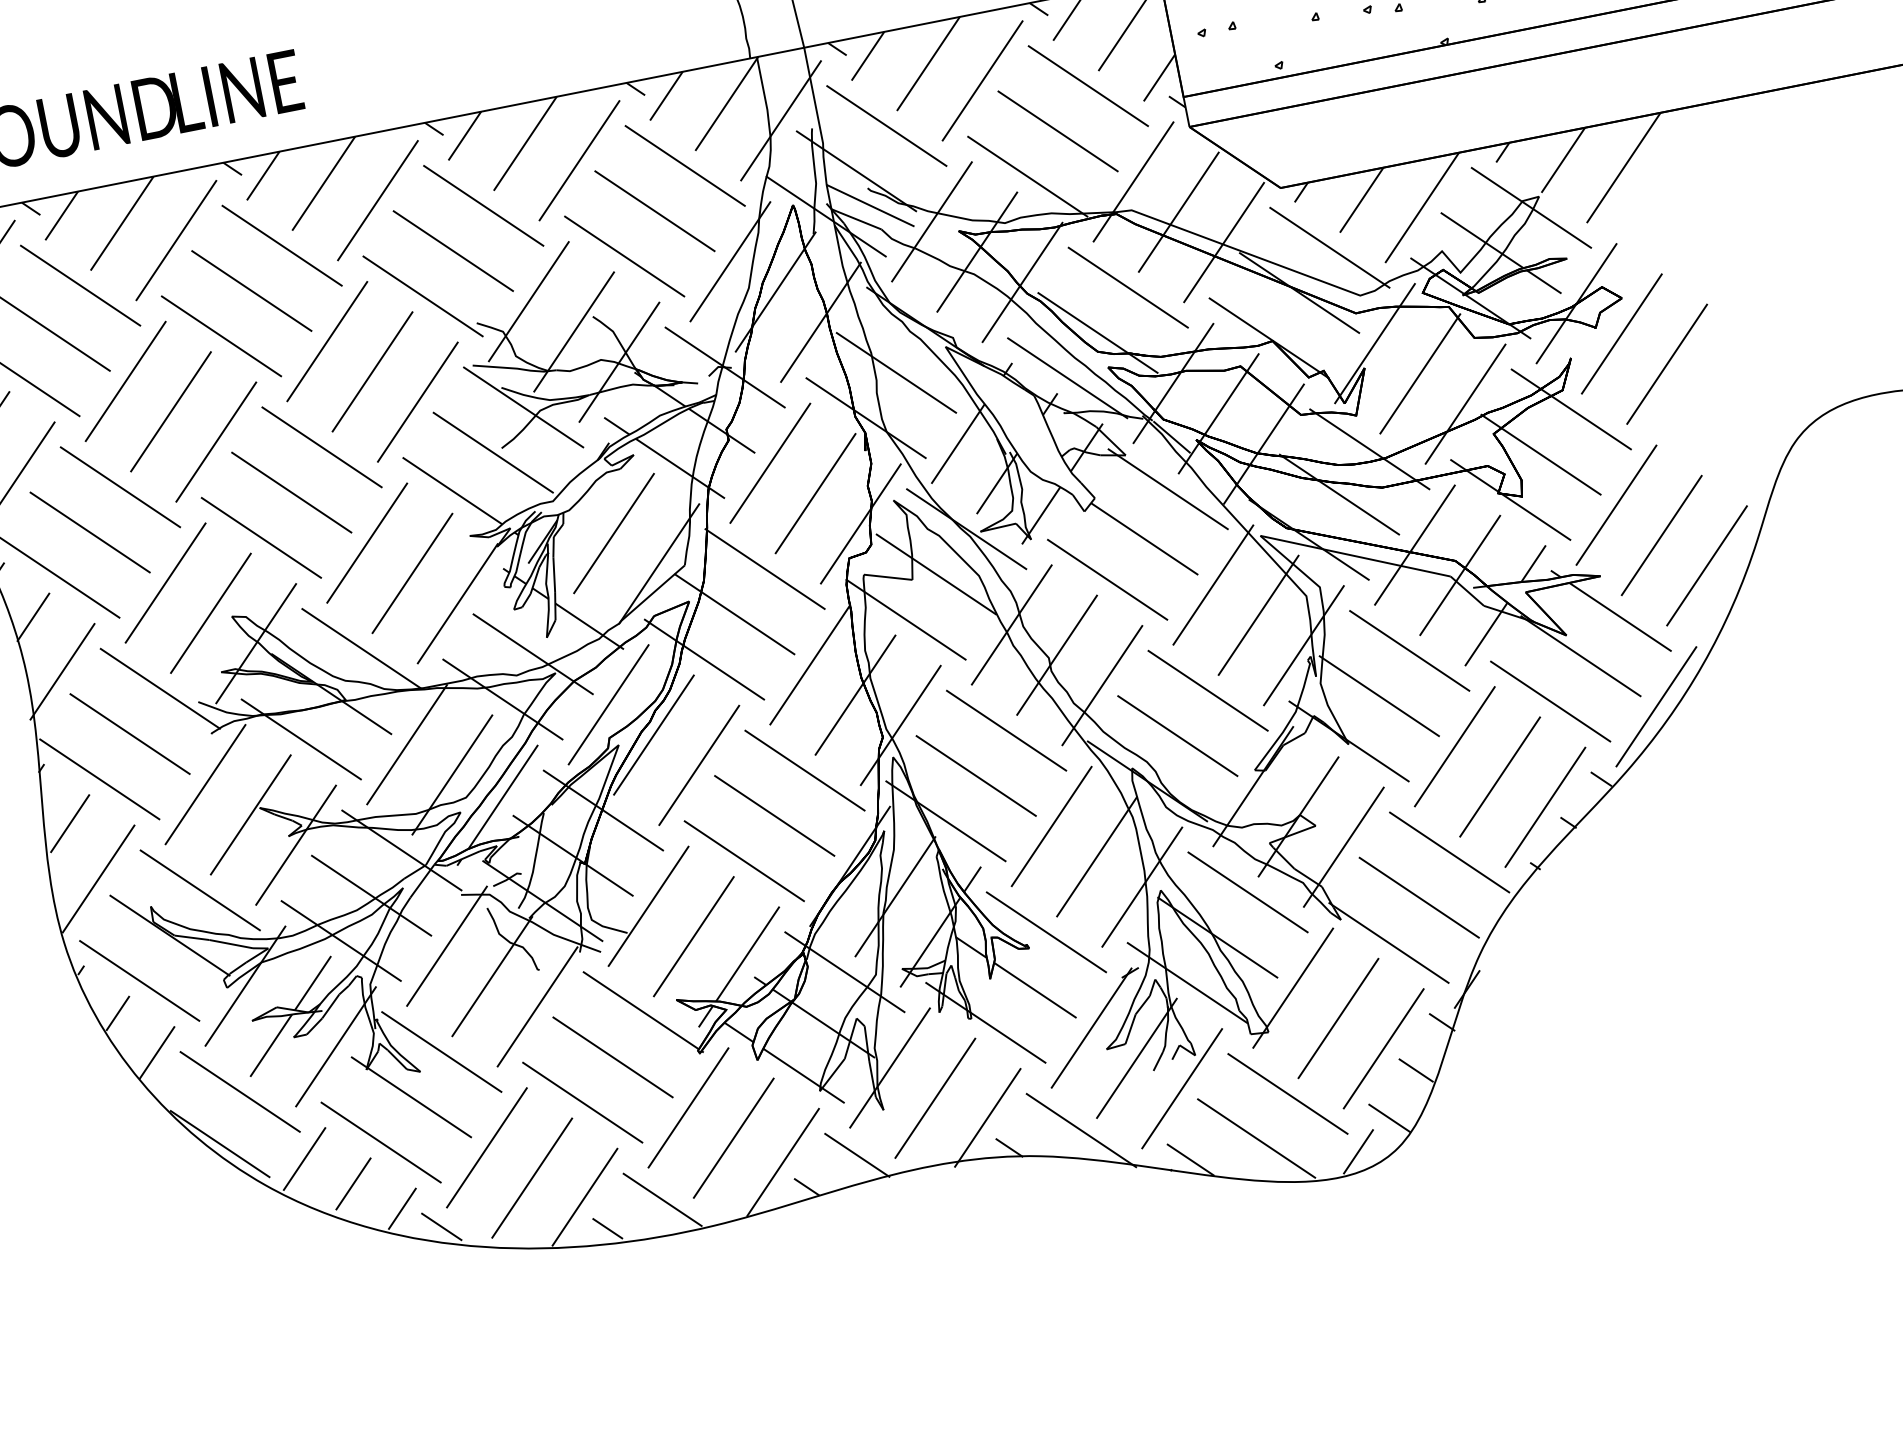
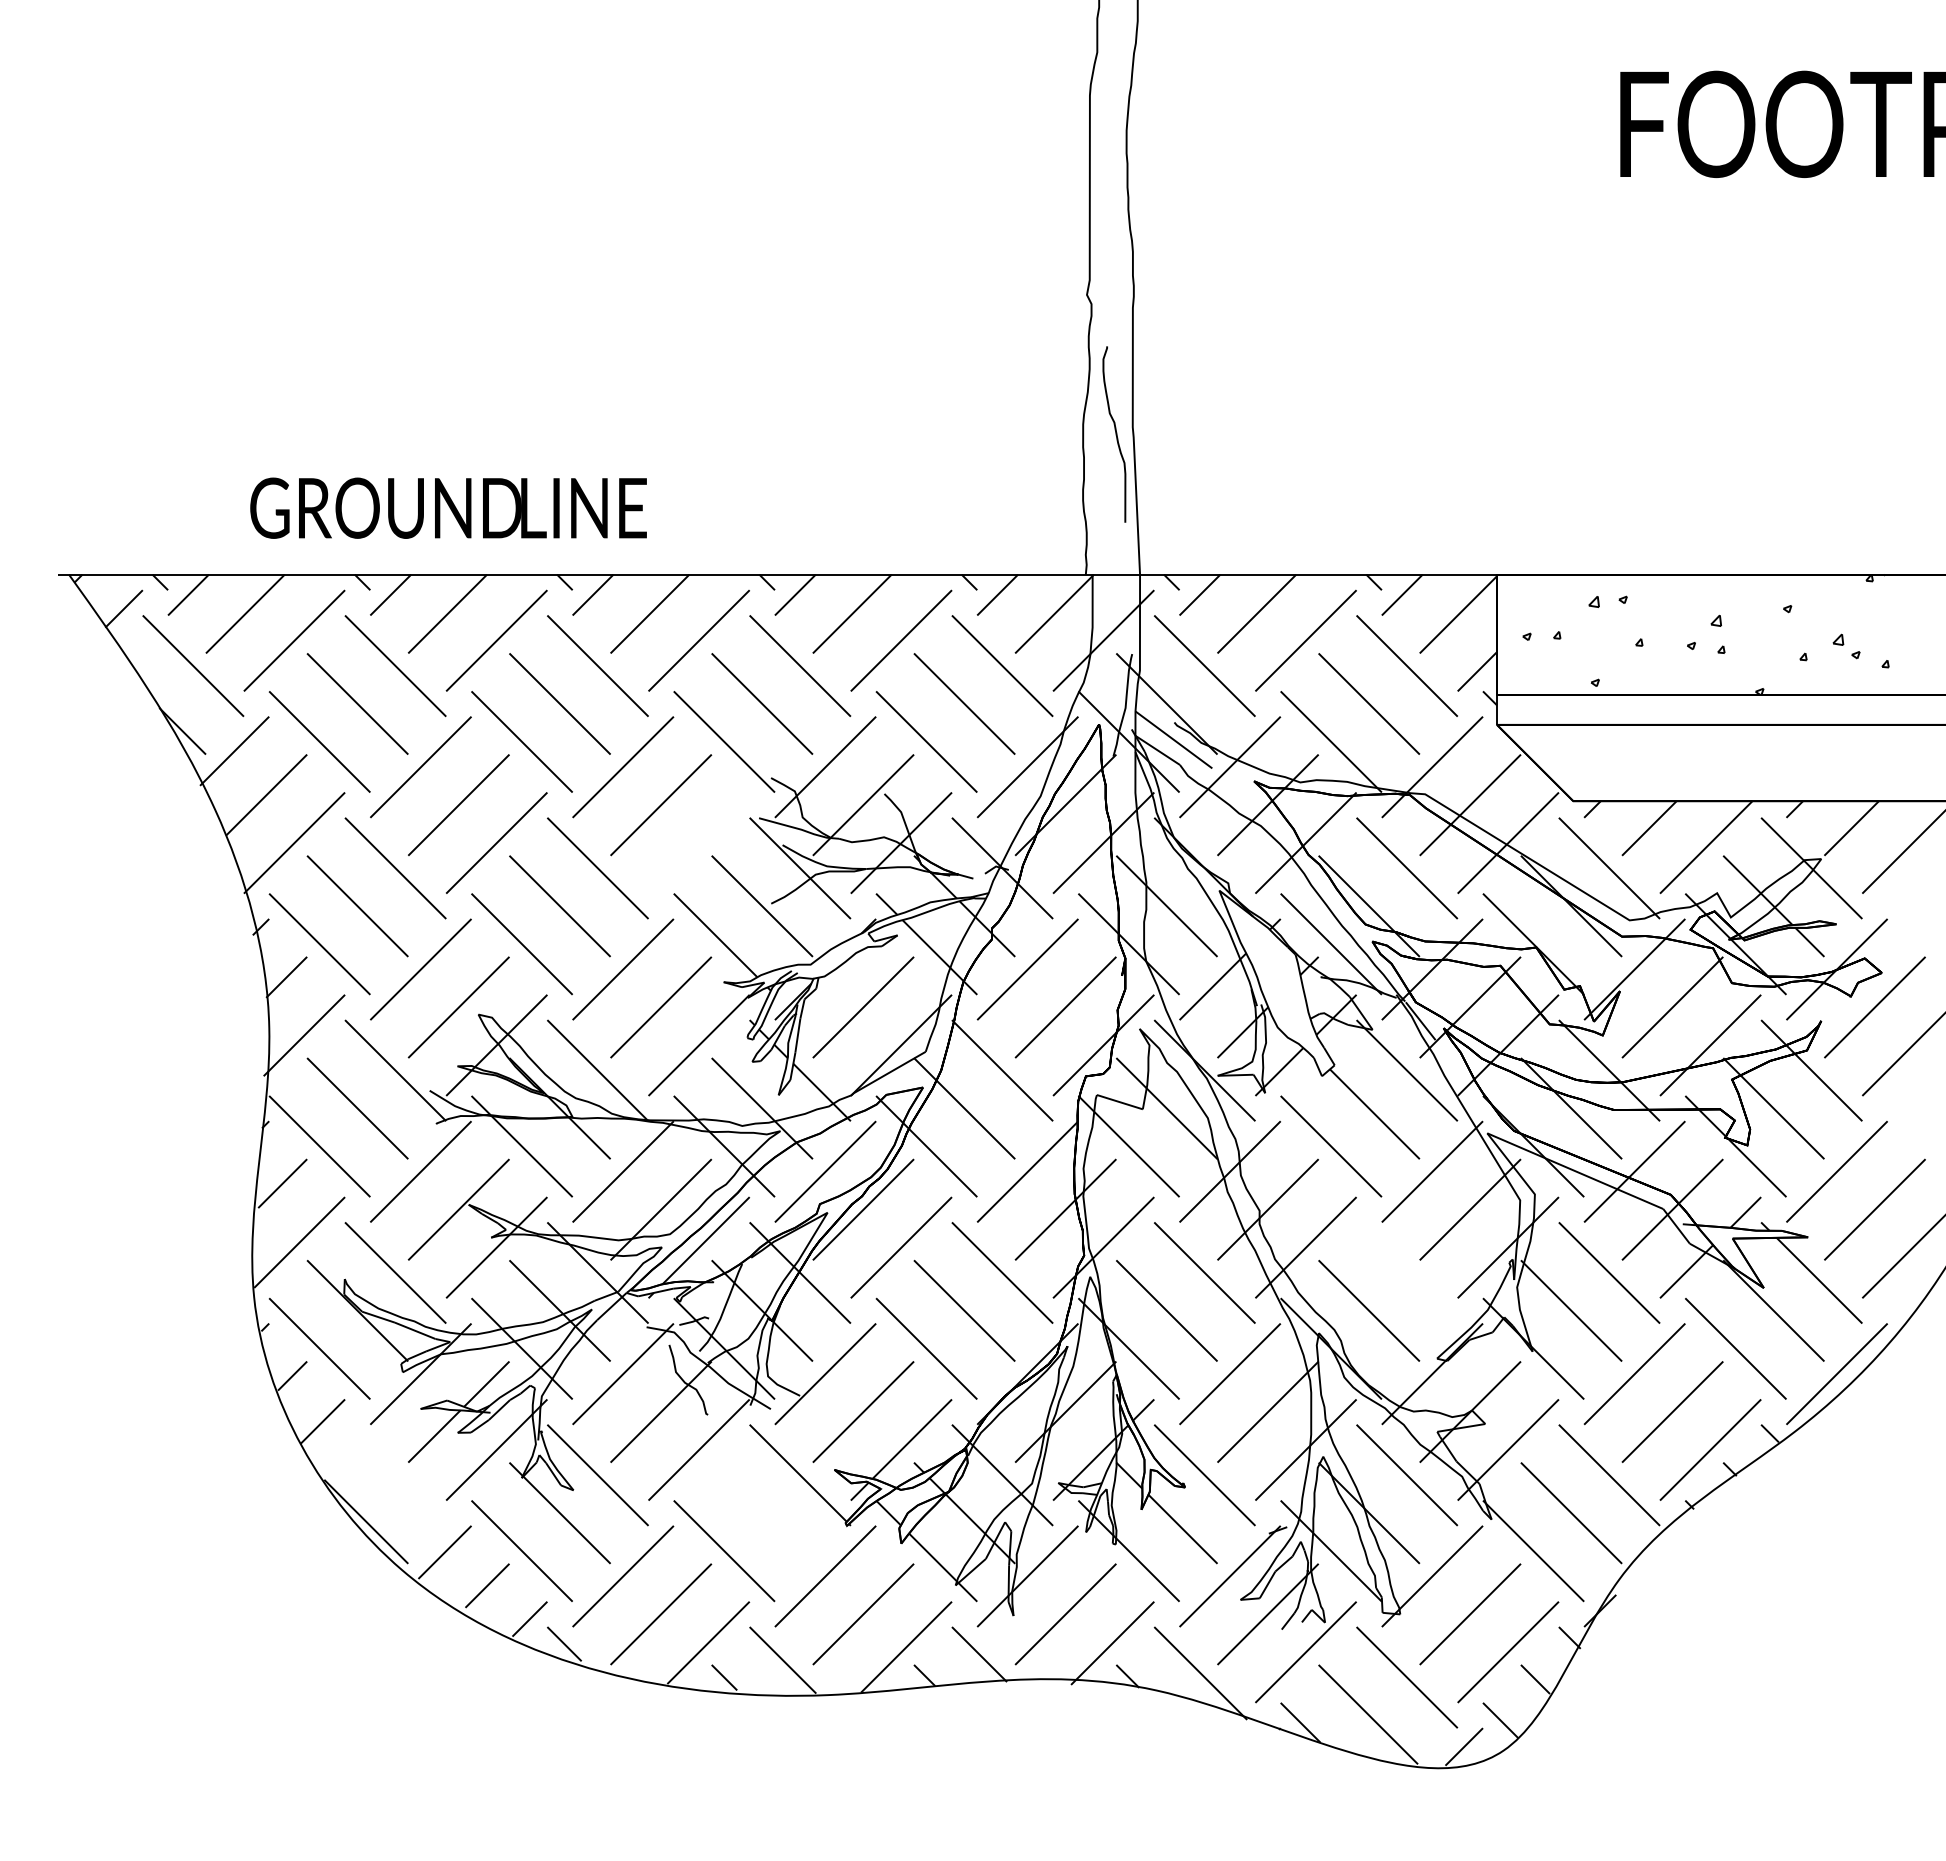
line: (418, 401) -> (699, 842), removed
line: (1208, 690) -> (1407, 1272), removed
line: (613, 1057) -> (762, 1513), removed
line: (240, 1092) -> (395, 1475), removed

